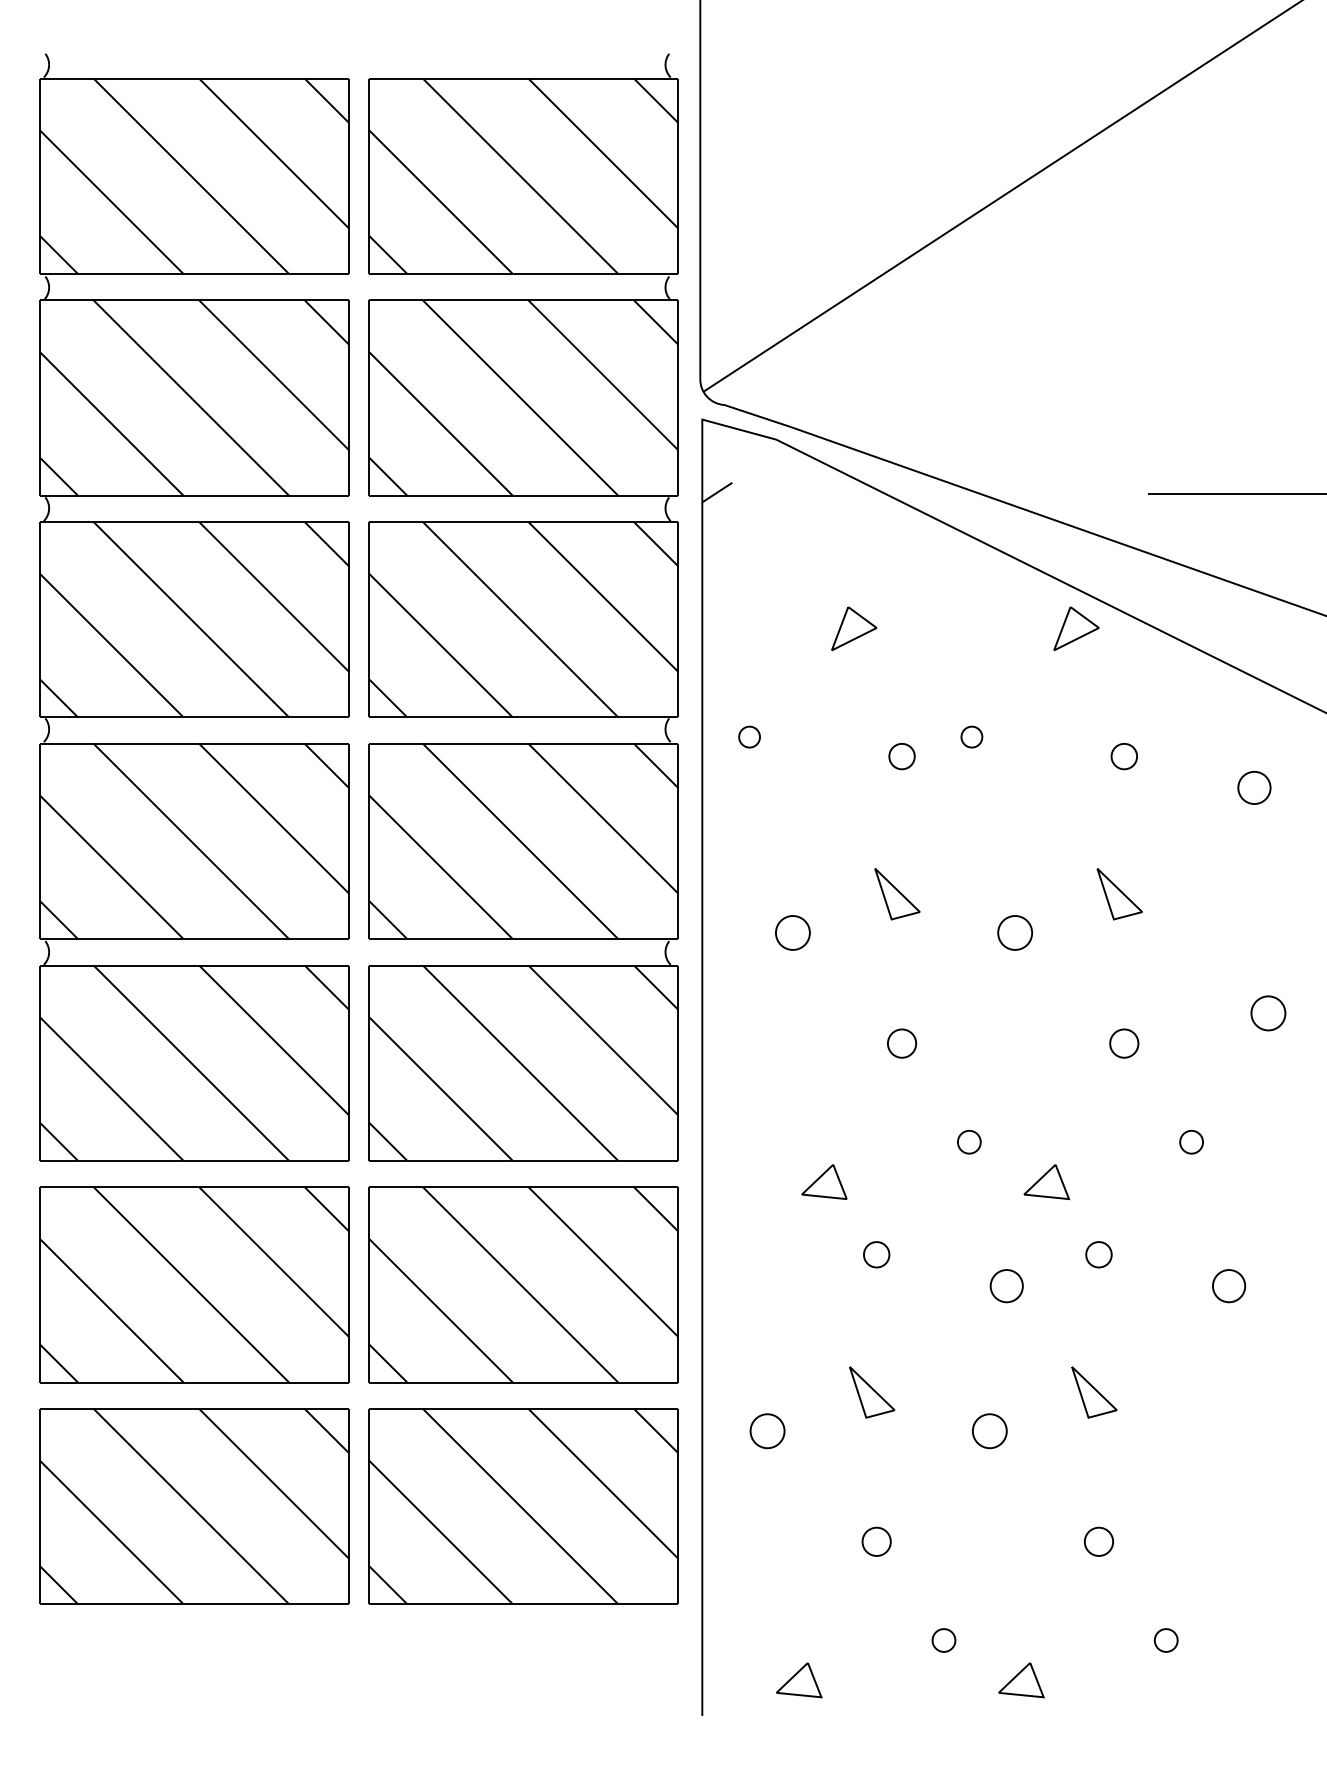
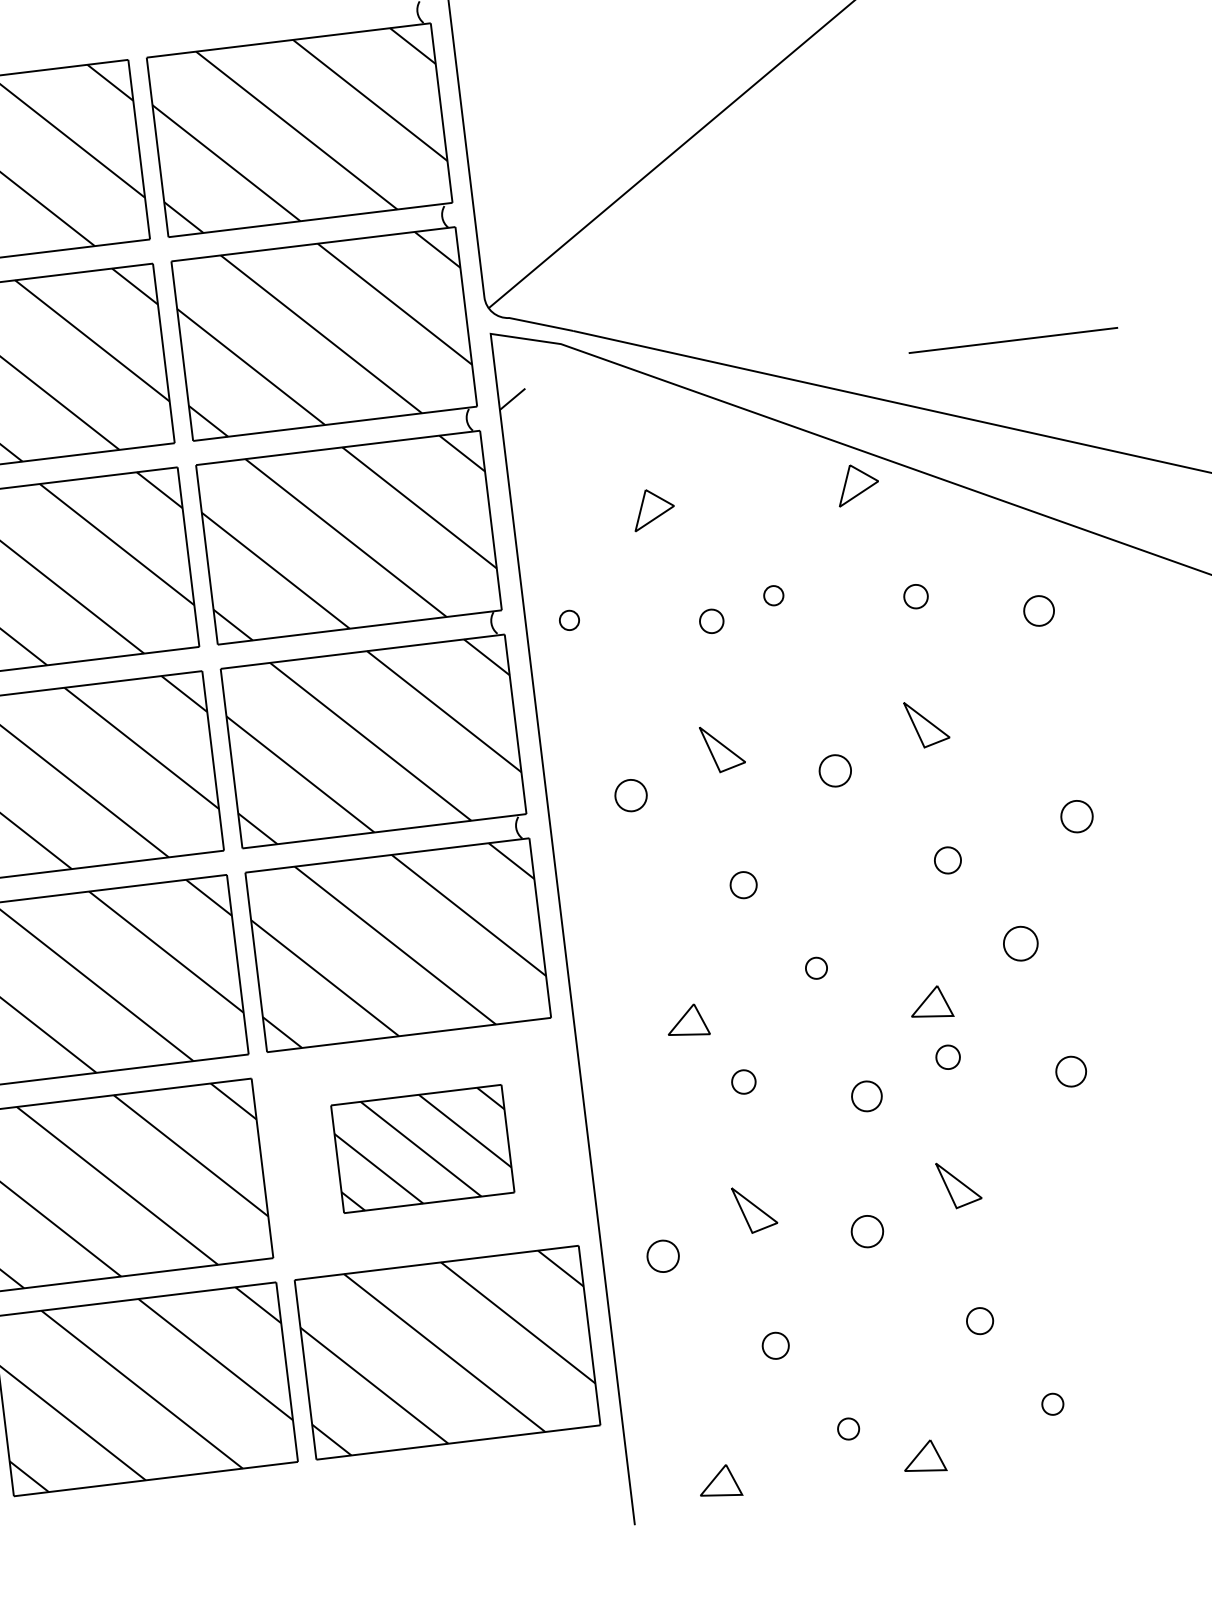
part: (1191, 1141) -> (1020, 942), size x1.6
part: (1046, 1182) -> (930, 1003), moved
part: (523, 1284) -> (422, 1148), size x0.6

